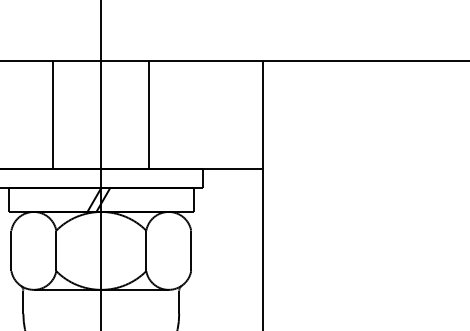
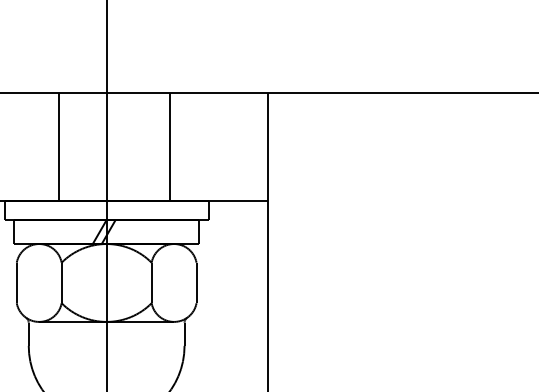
line: (149, 114) -> (169, 146), moved

